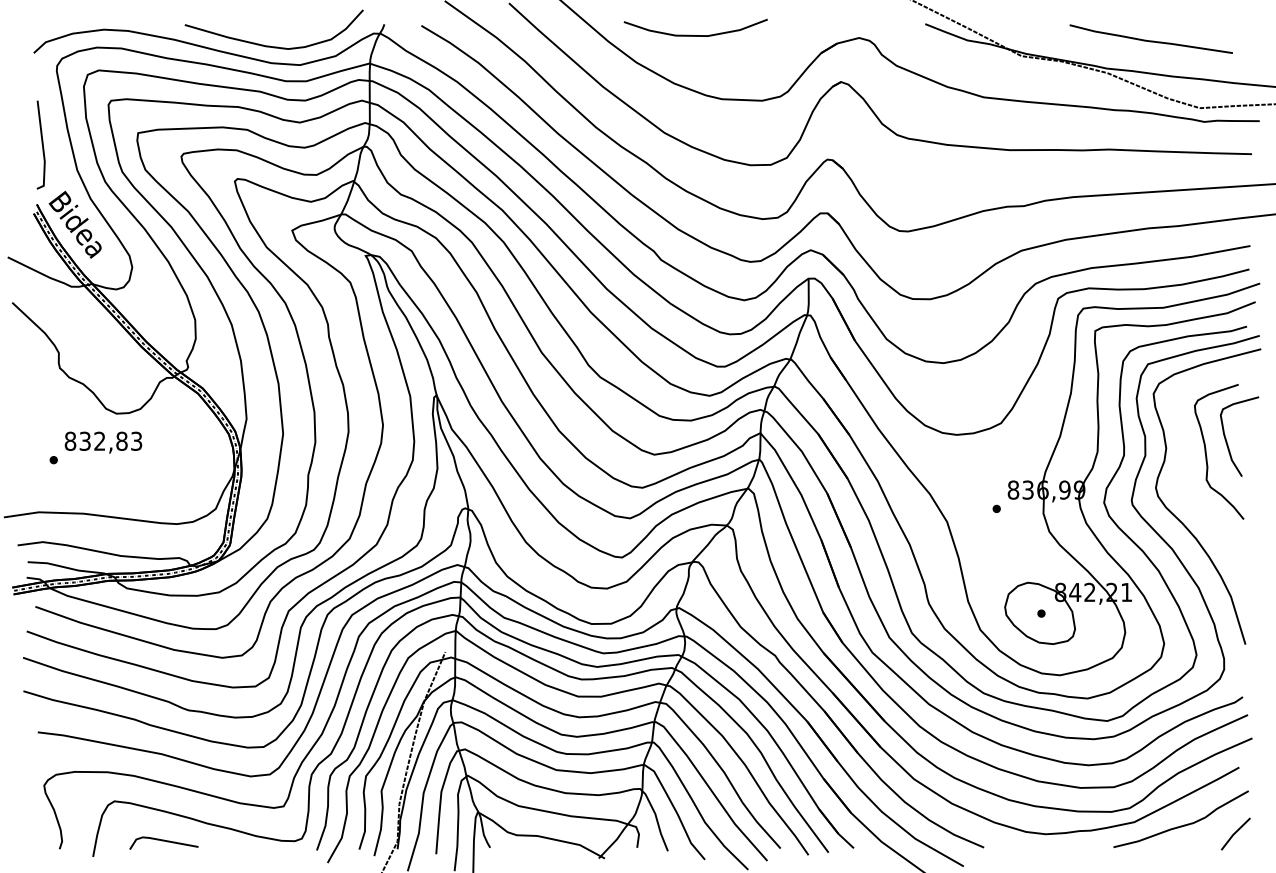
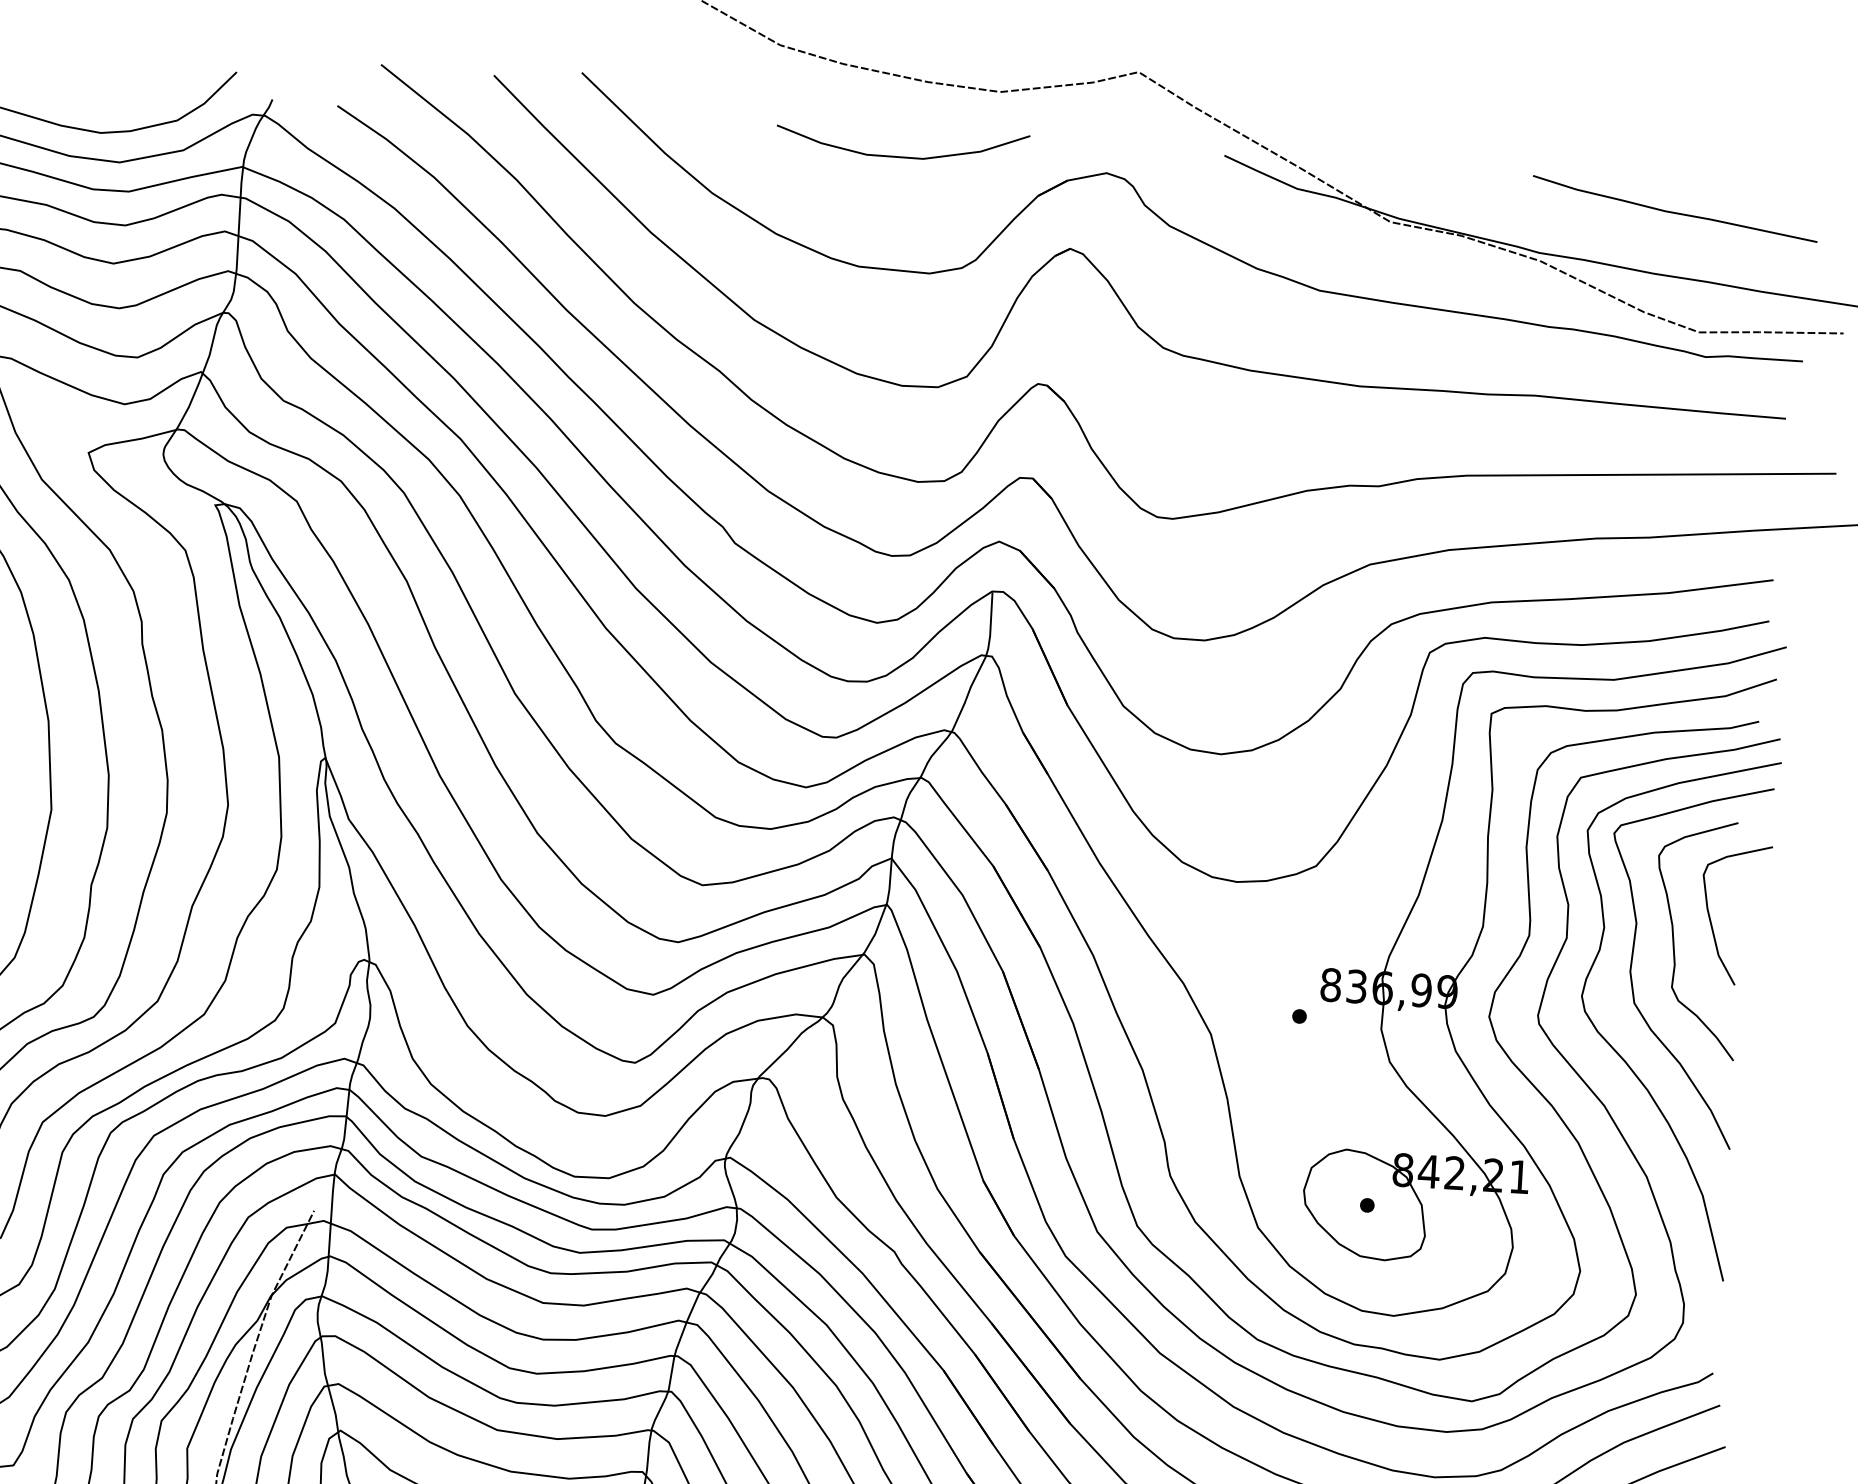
curve: (695, 35) -> (901, 156), moved
curve: (1150, 40) -> (1673, 211), moved
curve: (1184, 462) -> (1634, 954), added

